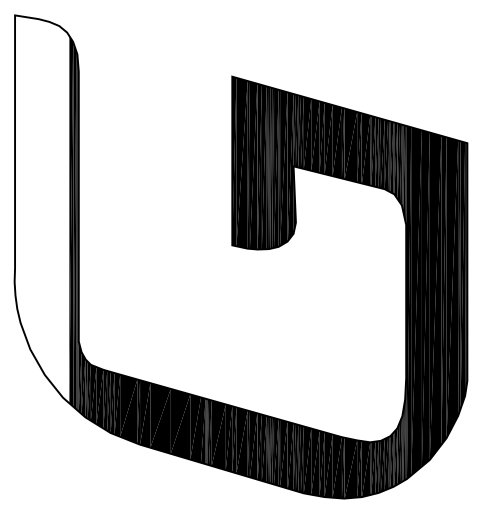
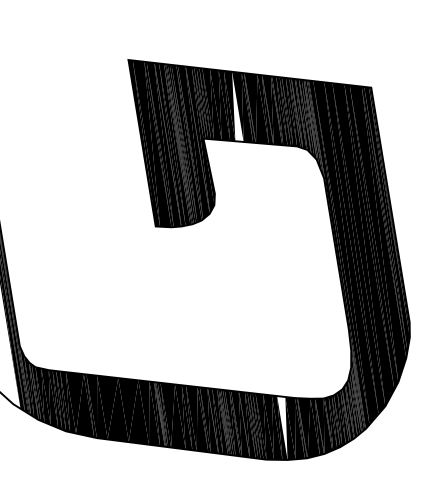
fill: (328, 140) -> (233, 107), removed
fill: (328, 464) -> (286, 427), removed

